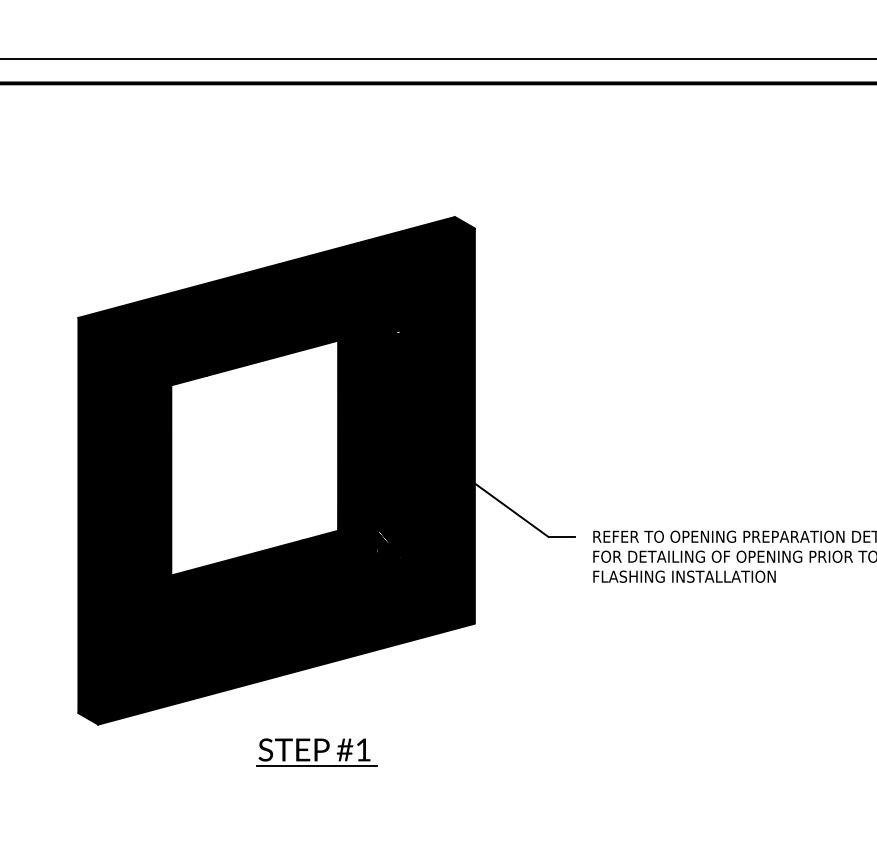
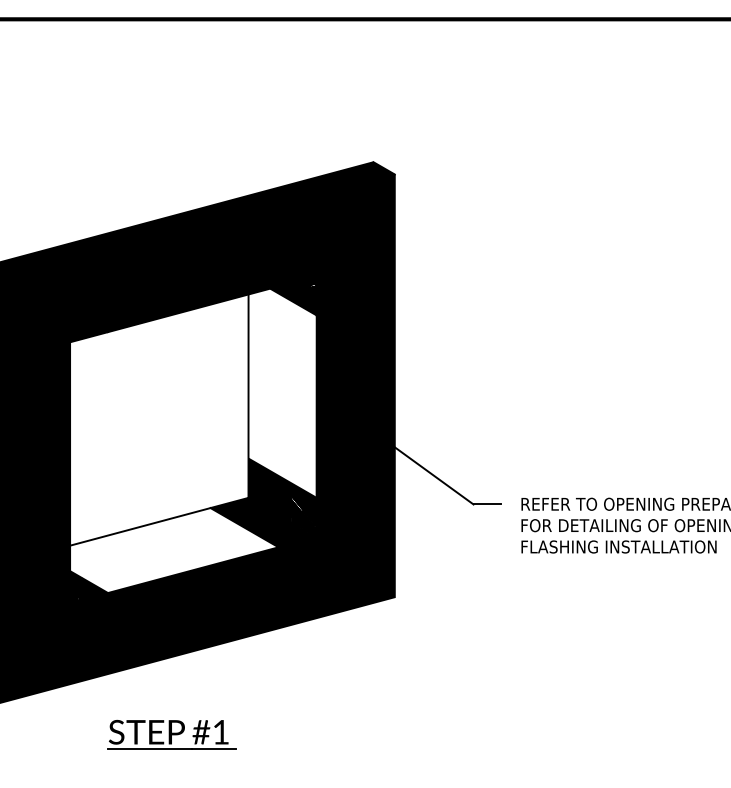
fill: (369, 432) -> (282, 392), removed
fill: (268, 579) -> (174, 549), removed
part: (316, 752) -> (170, 734), moved

